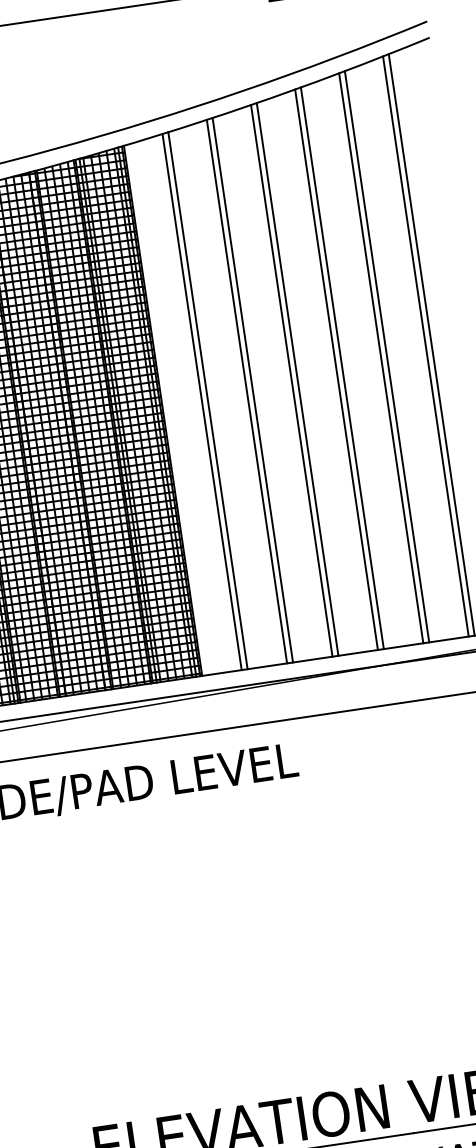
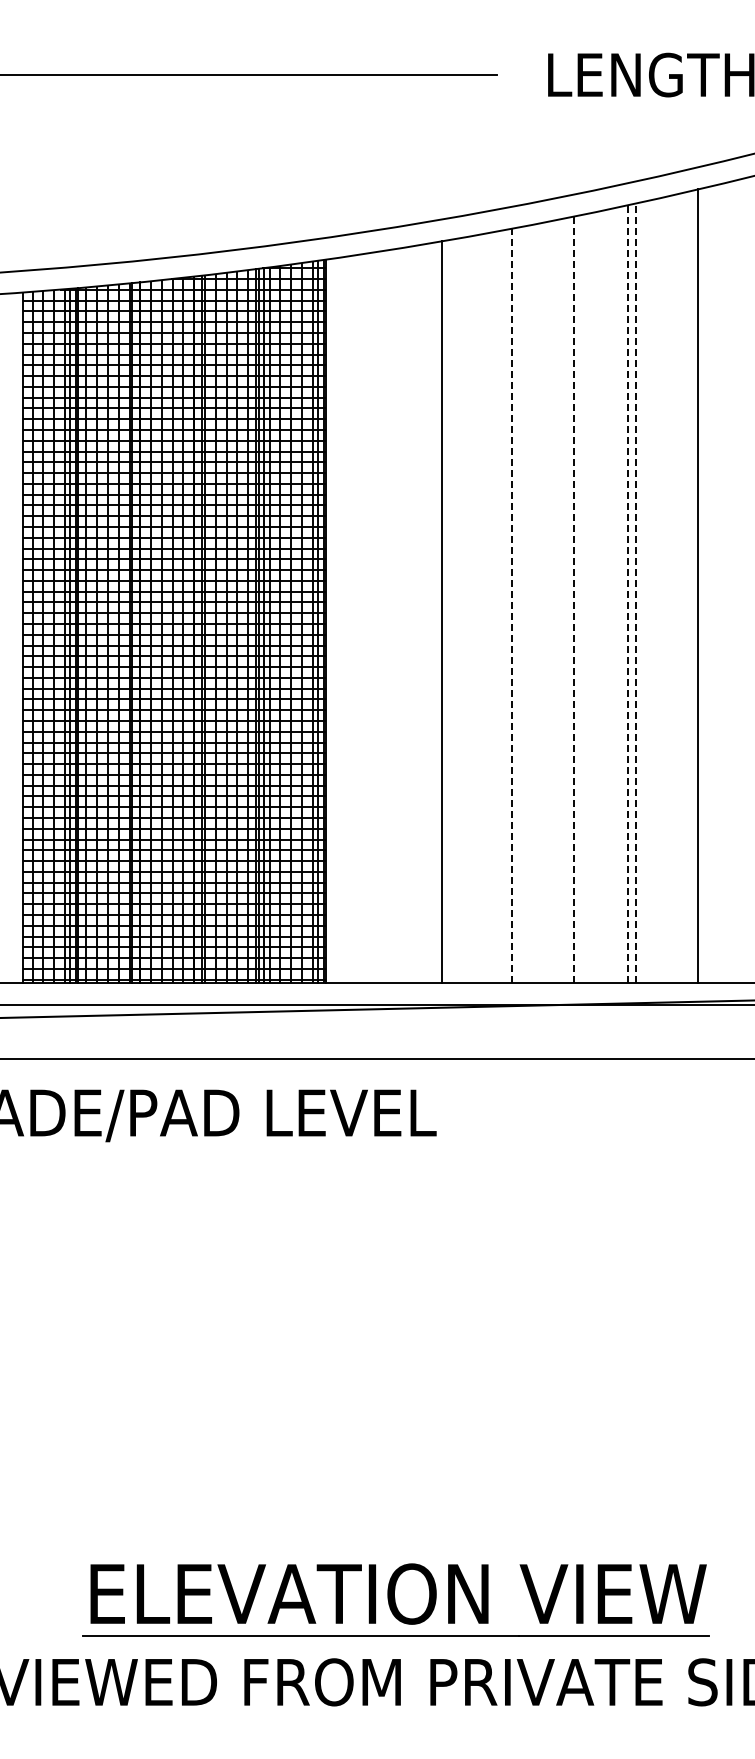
line: (426, 346) -> (690, 587), removed
line: (387, 356) -> (636, 593), solid -> dashed
line: (381, 358) -> (628, 594), solid -> dashed
line: (342, 368) -> (574, 599), solid -> dashed
line: (336, 369) -> (566, 600), removed
line: (297, 379) -> (512, 605), solid -> dashed
line: (292, 380) -> (504, 606), removed
line: (252, 390) -> (450, 611), removed
line: (208, 400) -> (388, 616), removed
line: (202, 402) -> (380, 617), removed

